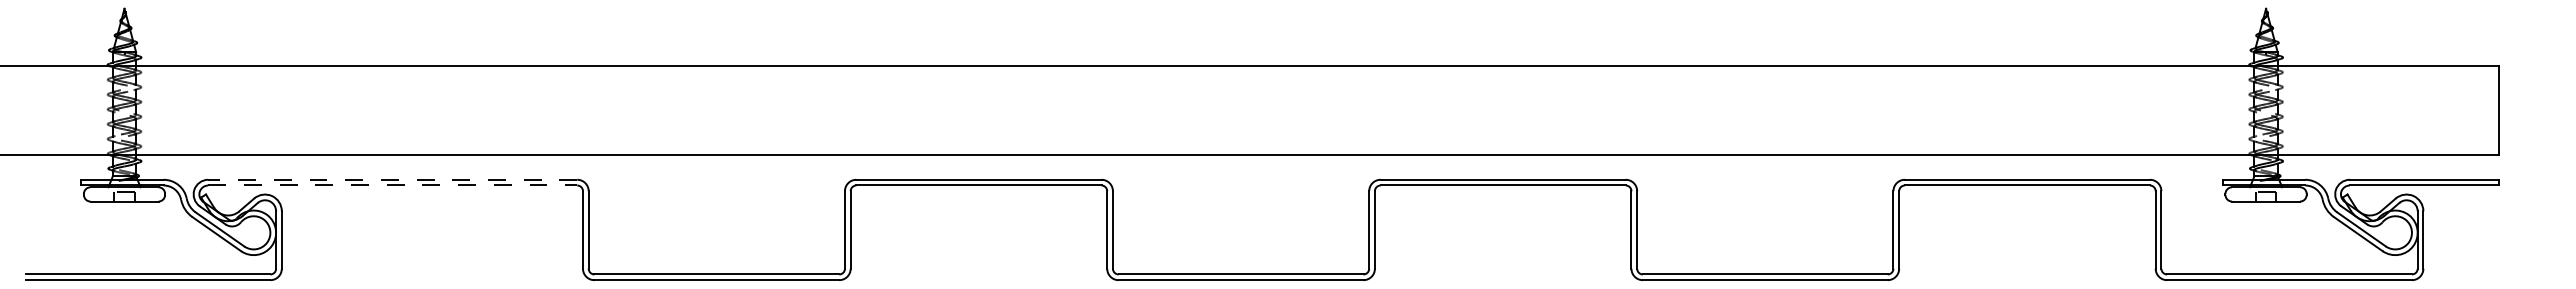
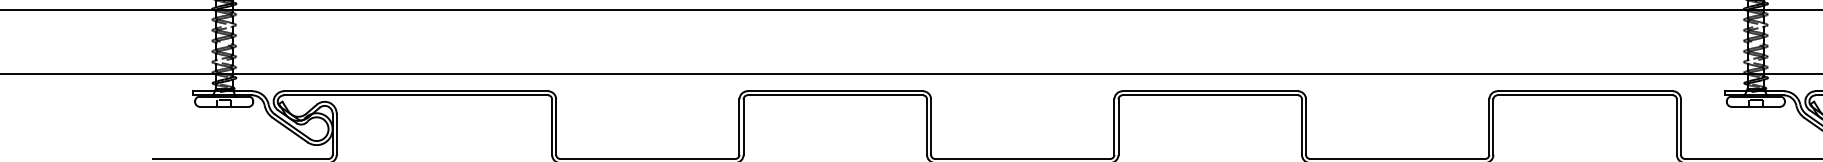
line: (392, 179) -> (415, 91), dashed -> solid
line: (393, 185) -> (416, 95), dashed -> solid

